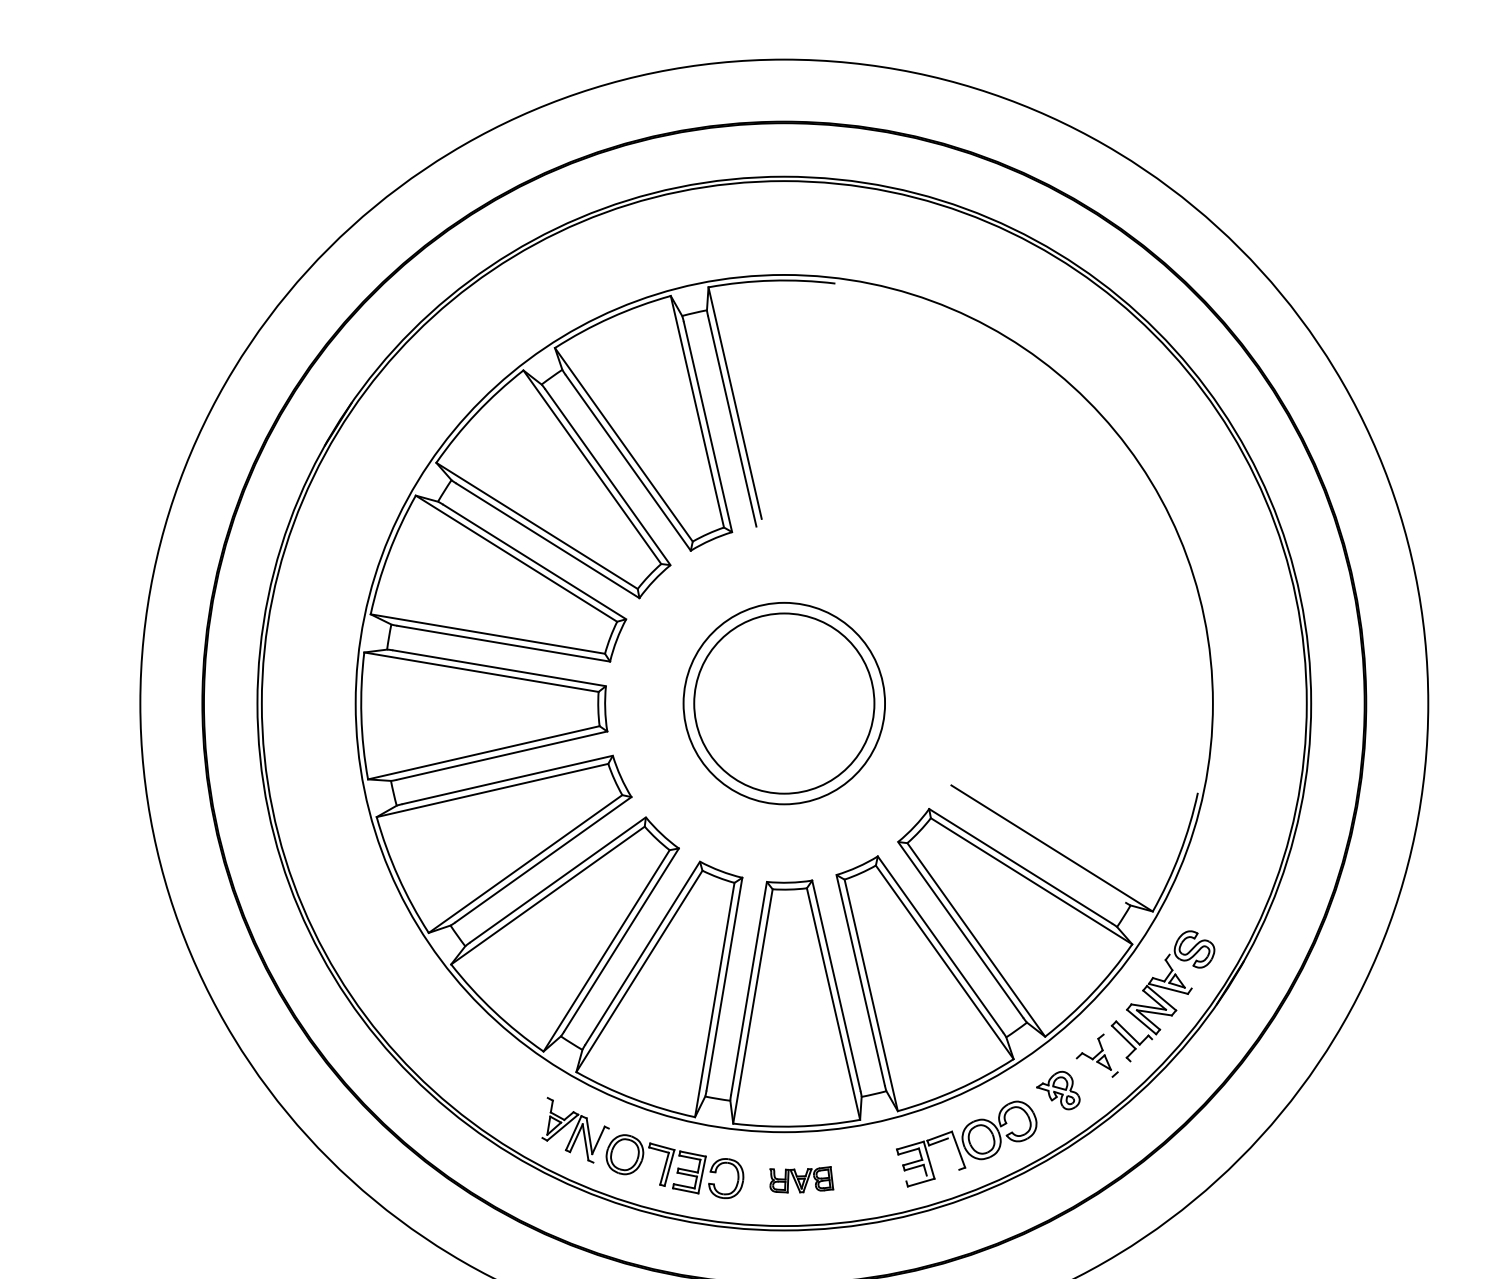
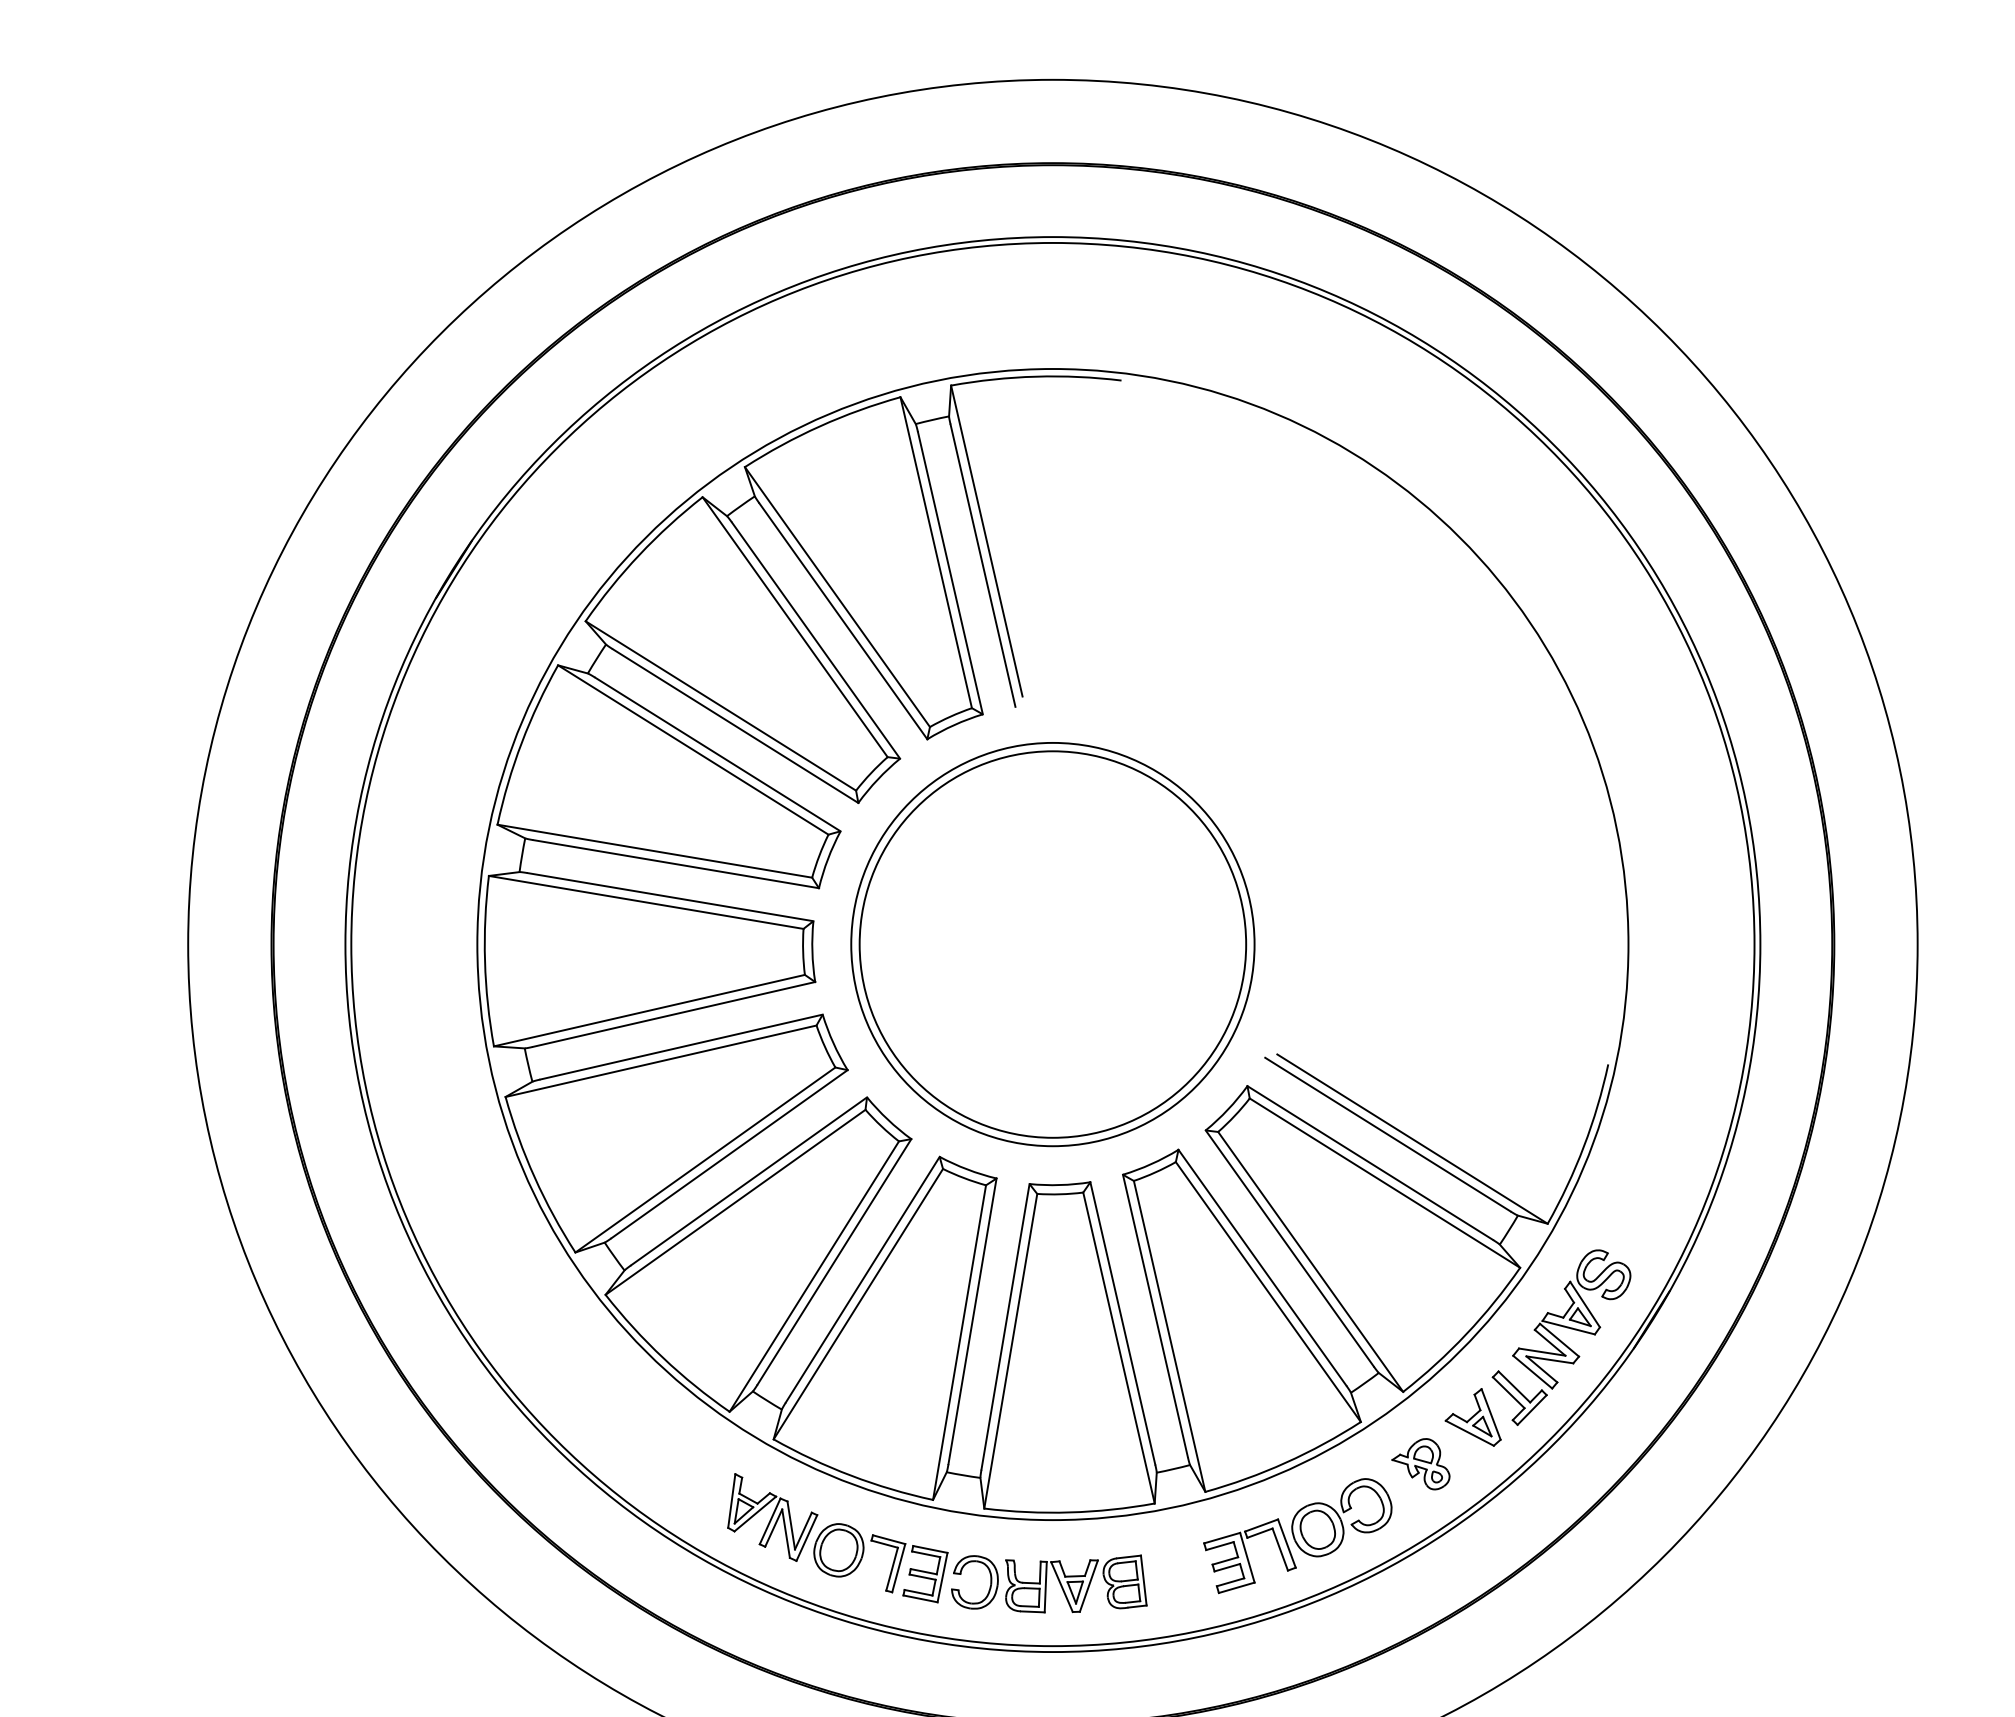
circle: (784, 703) -> (1052, 944), size x1.43
circle: (784, 703) -> (1052, 944), size x1.67
line: (1033, 845) -> (1387, 1134), added
line: (1180, 971) -> (1584, 1304), added
line: (1140, 1049) -> (1531, 1409), added
line: (1110, 1053) -> (1490, 1414), added
line: (1094, 1066) -> (1469, 1432), added
line: (544, 1117) -> (731, 1500), added
line: (600, 1145) -> (806, 1537), added
line: (953, 1154) -> (1279, 1549), added
line: (916, 1178) -> (1230, 1582), added
part: (801, 1179) -> (1076, 1583), size x1.67

